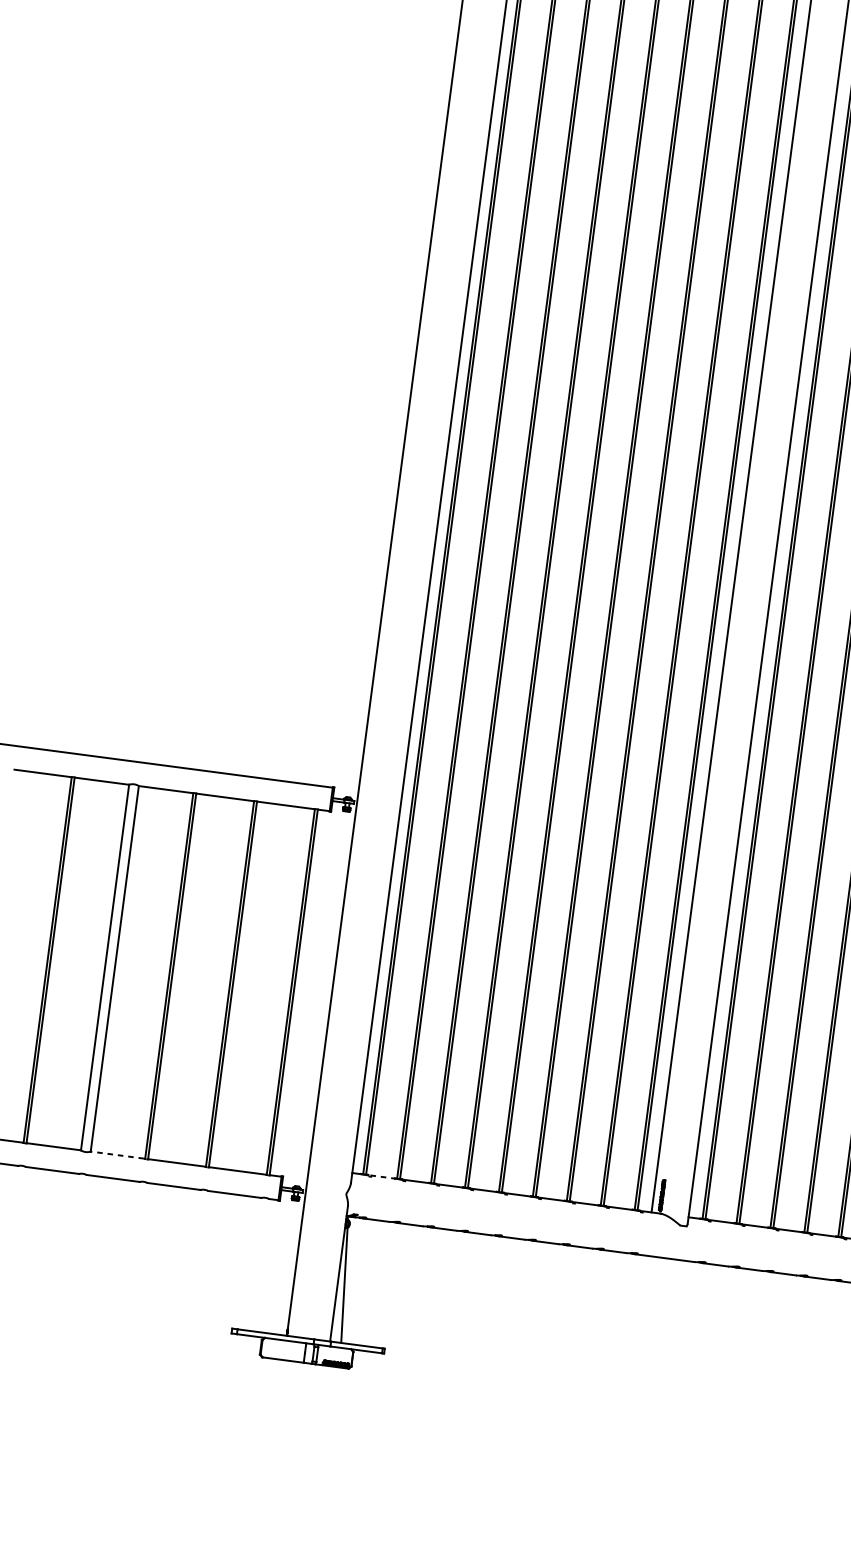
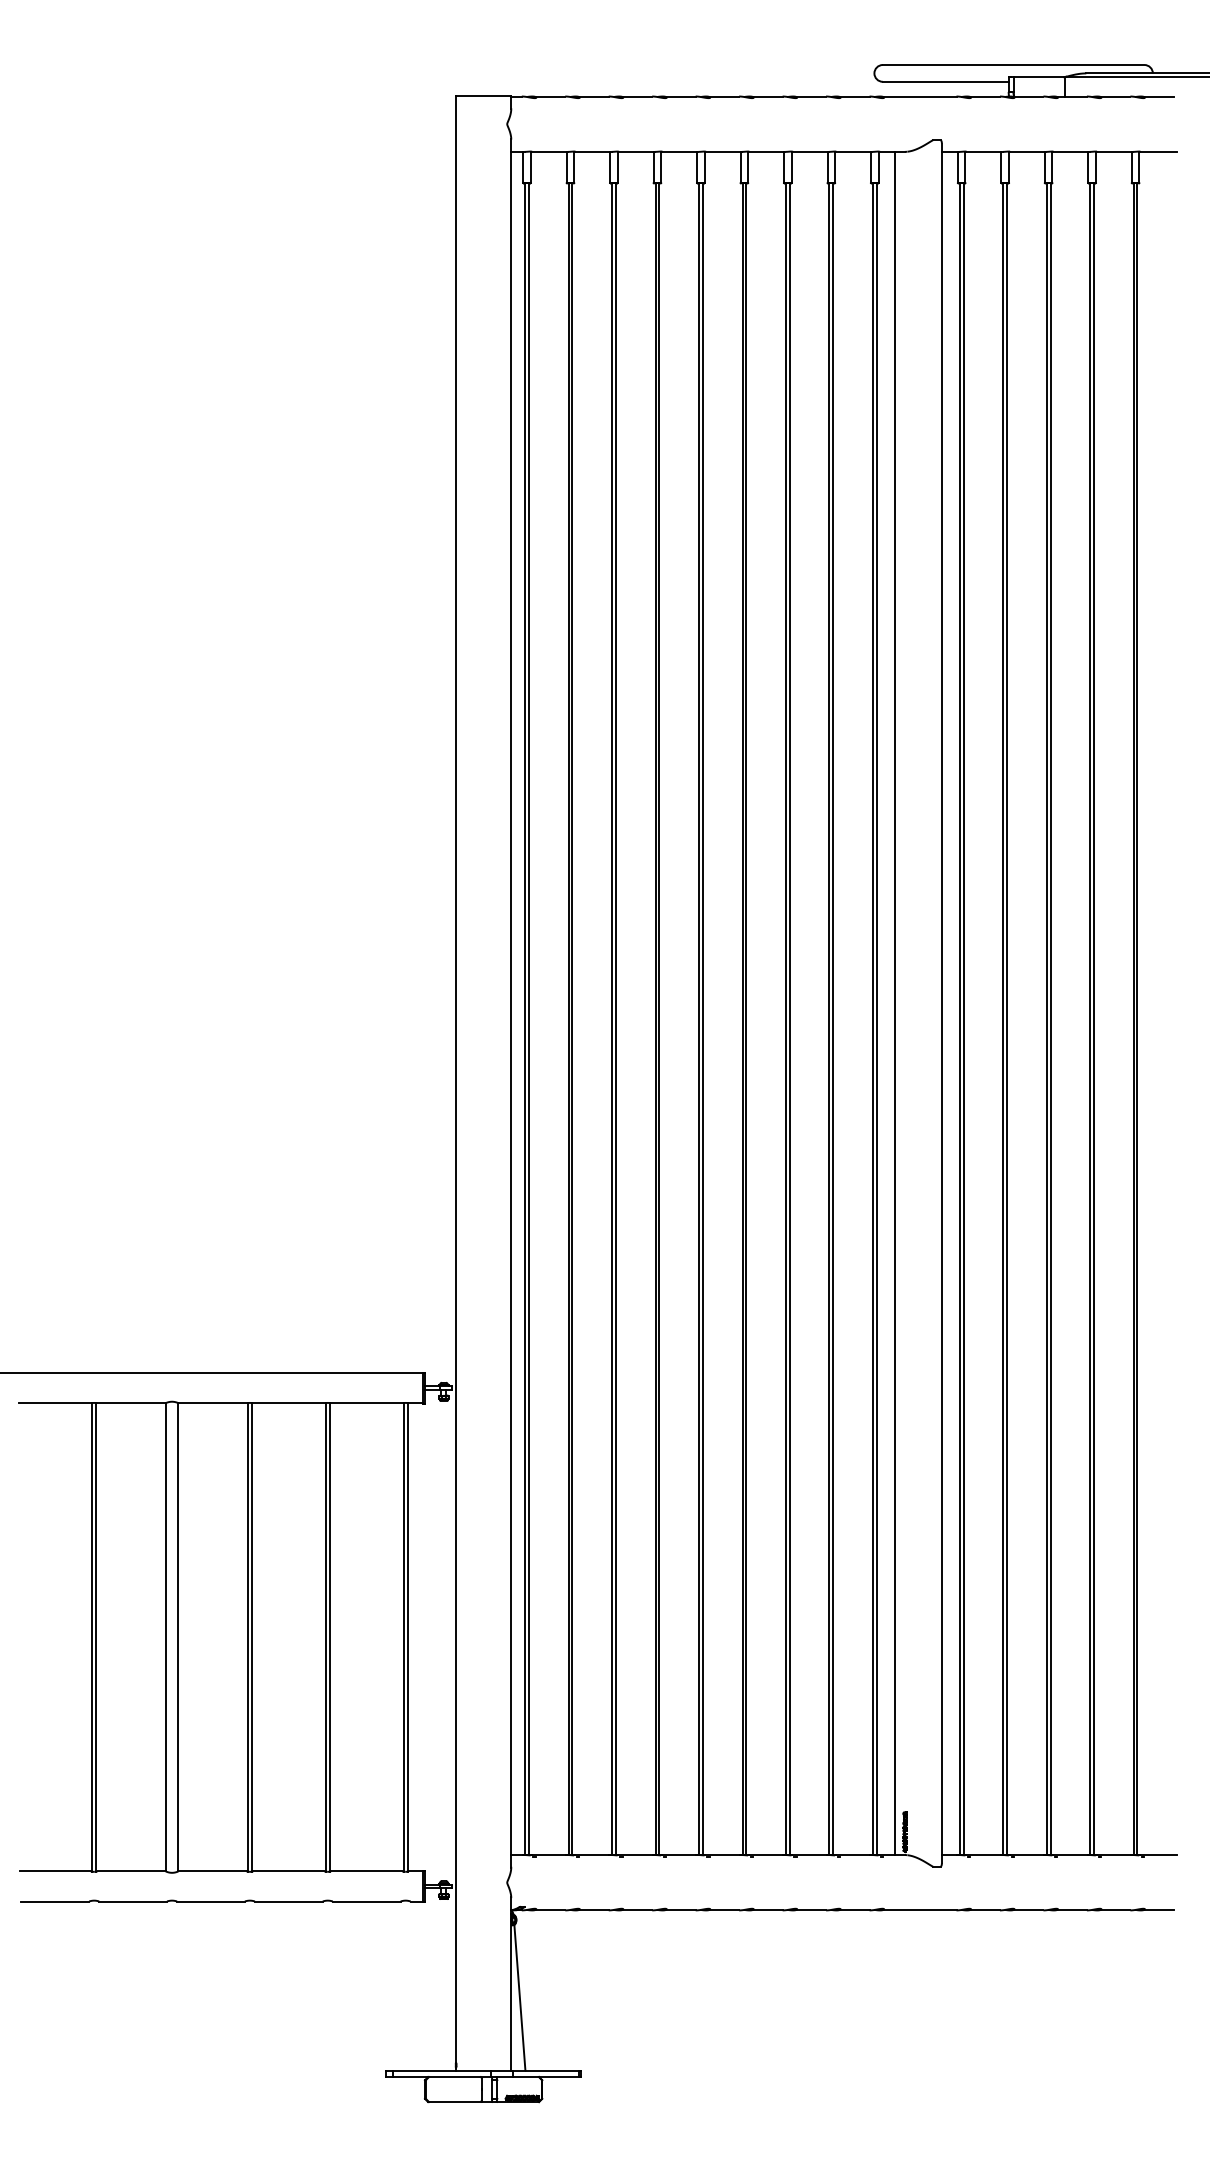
line: (116, 1155) -> (211, 1871), dashed -> solid
line: (382, 1177) -> (549, 1855), dashed -> solid

